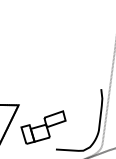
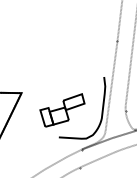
part: (43, 127) -> (62, 110), moved

